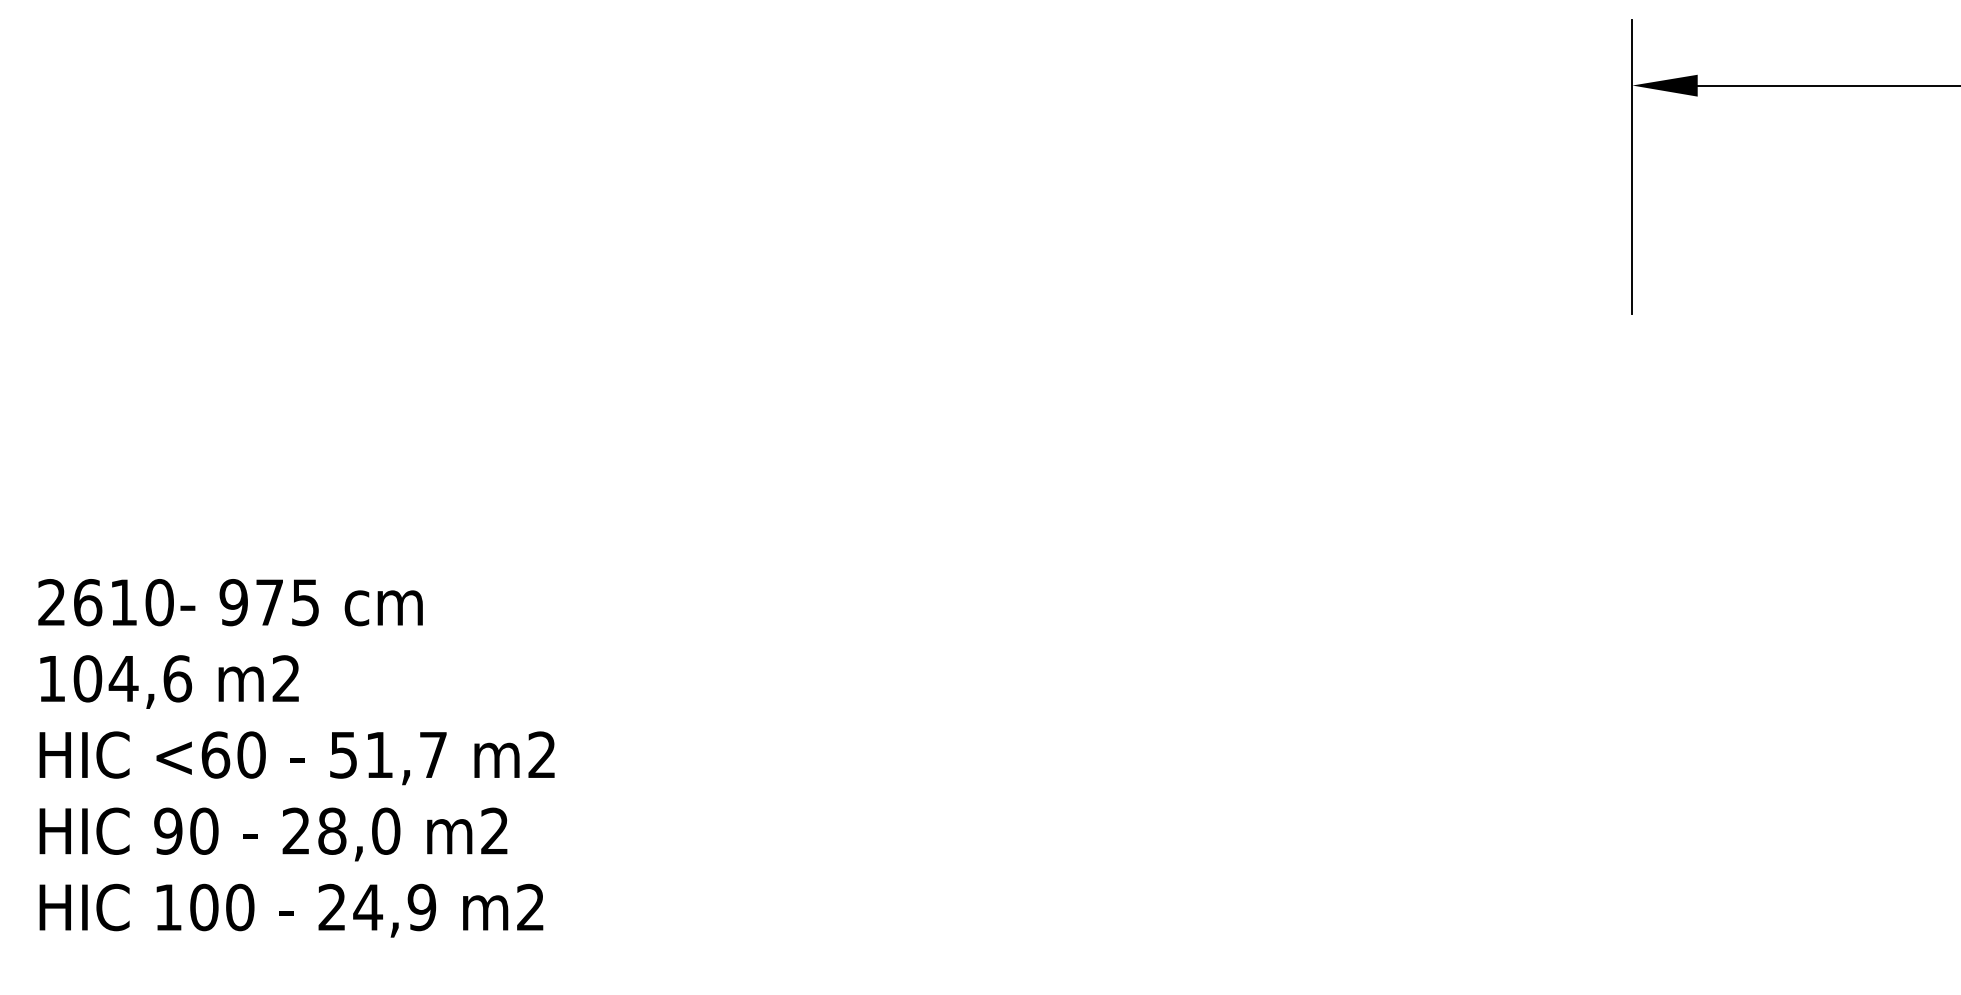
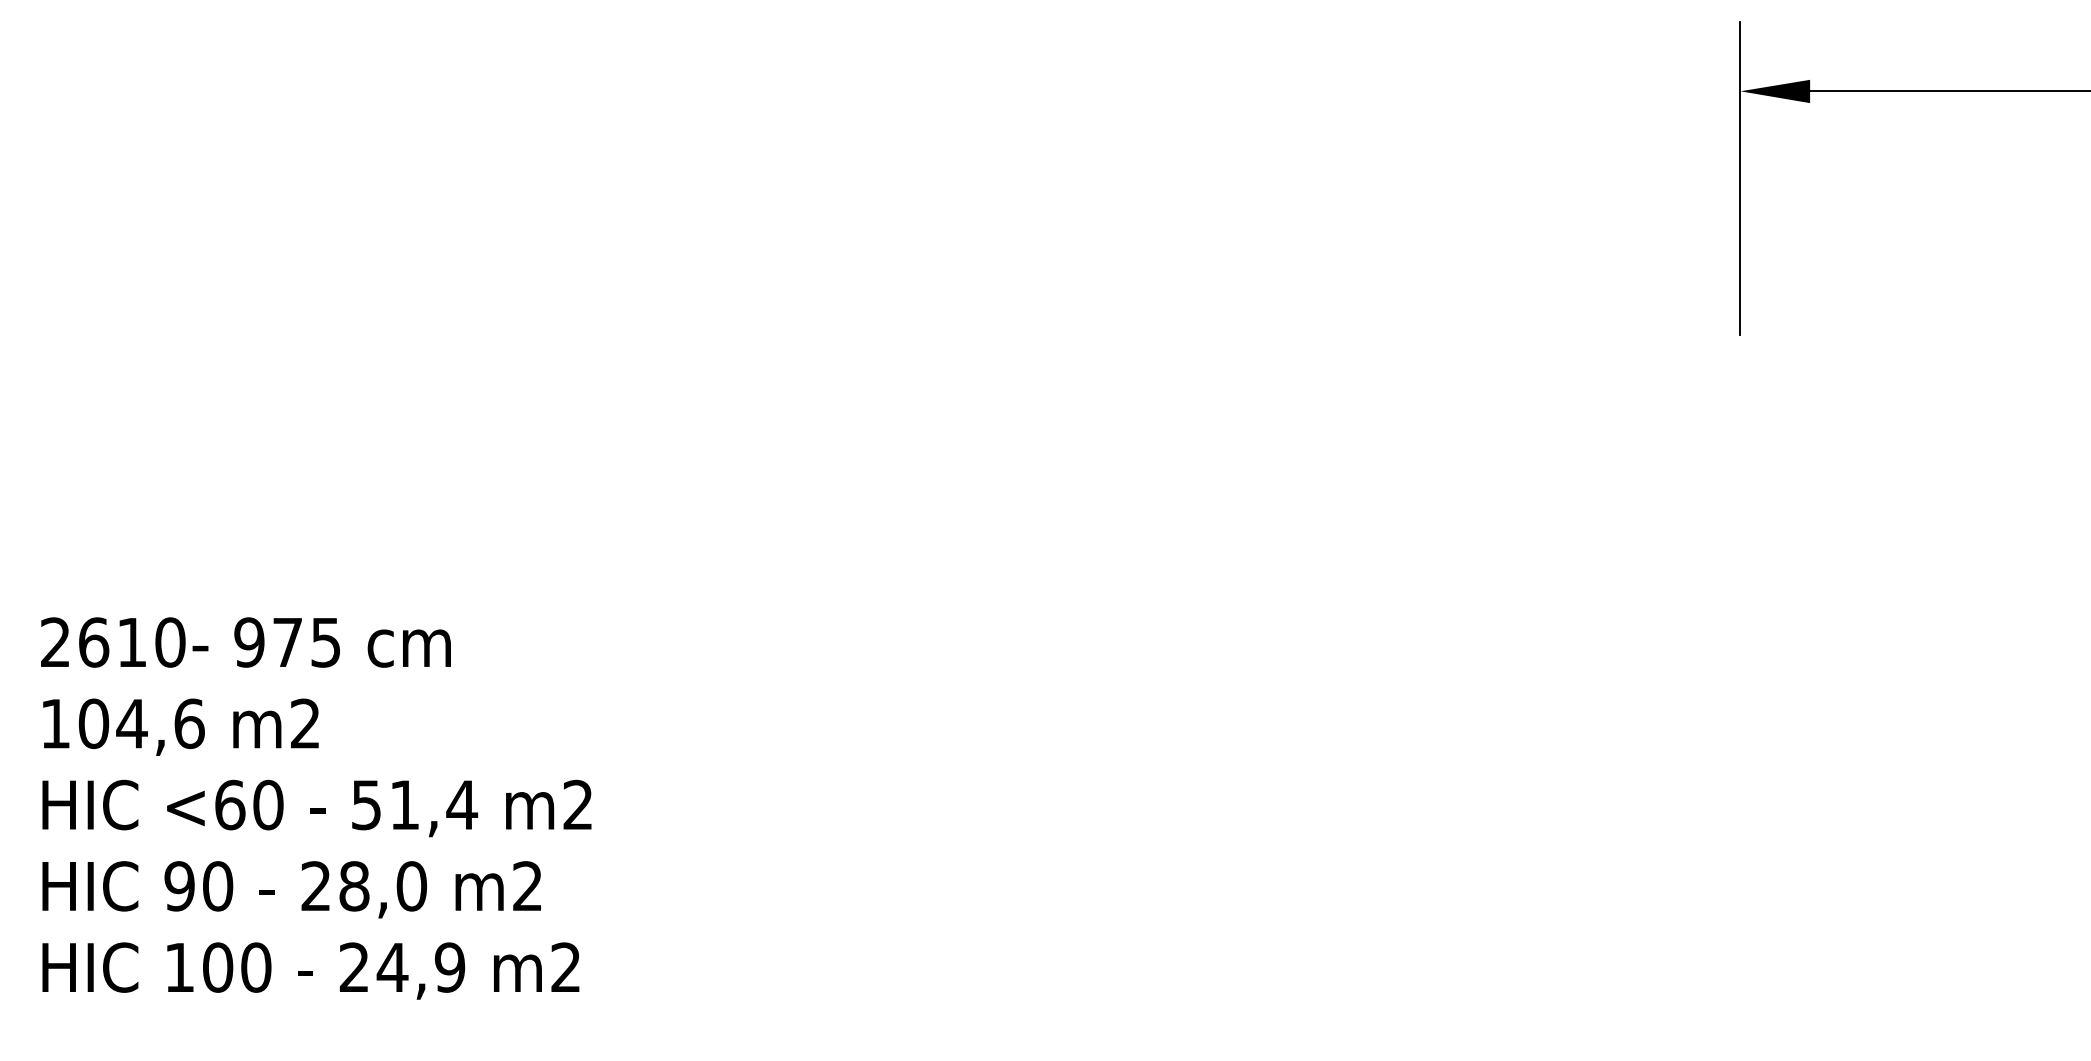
text: (433, 754) -> (462, 804), 51,7 -> 51,4

